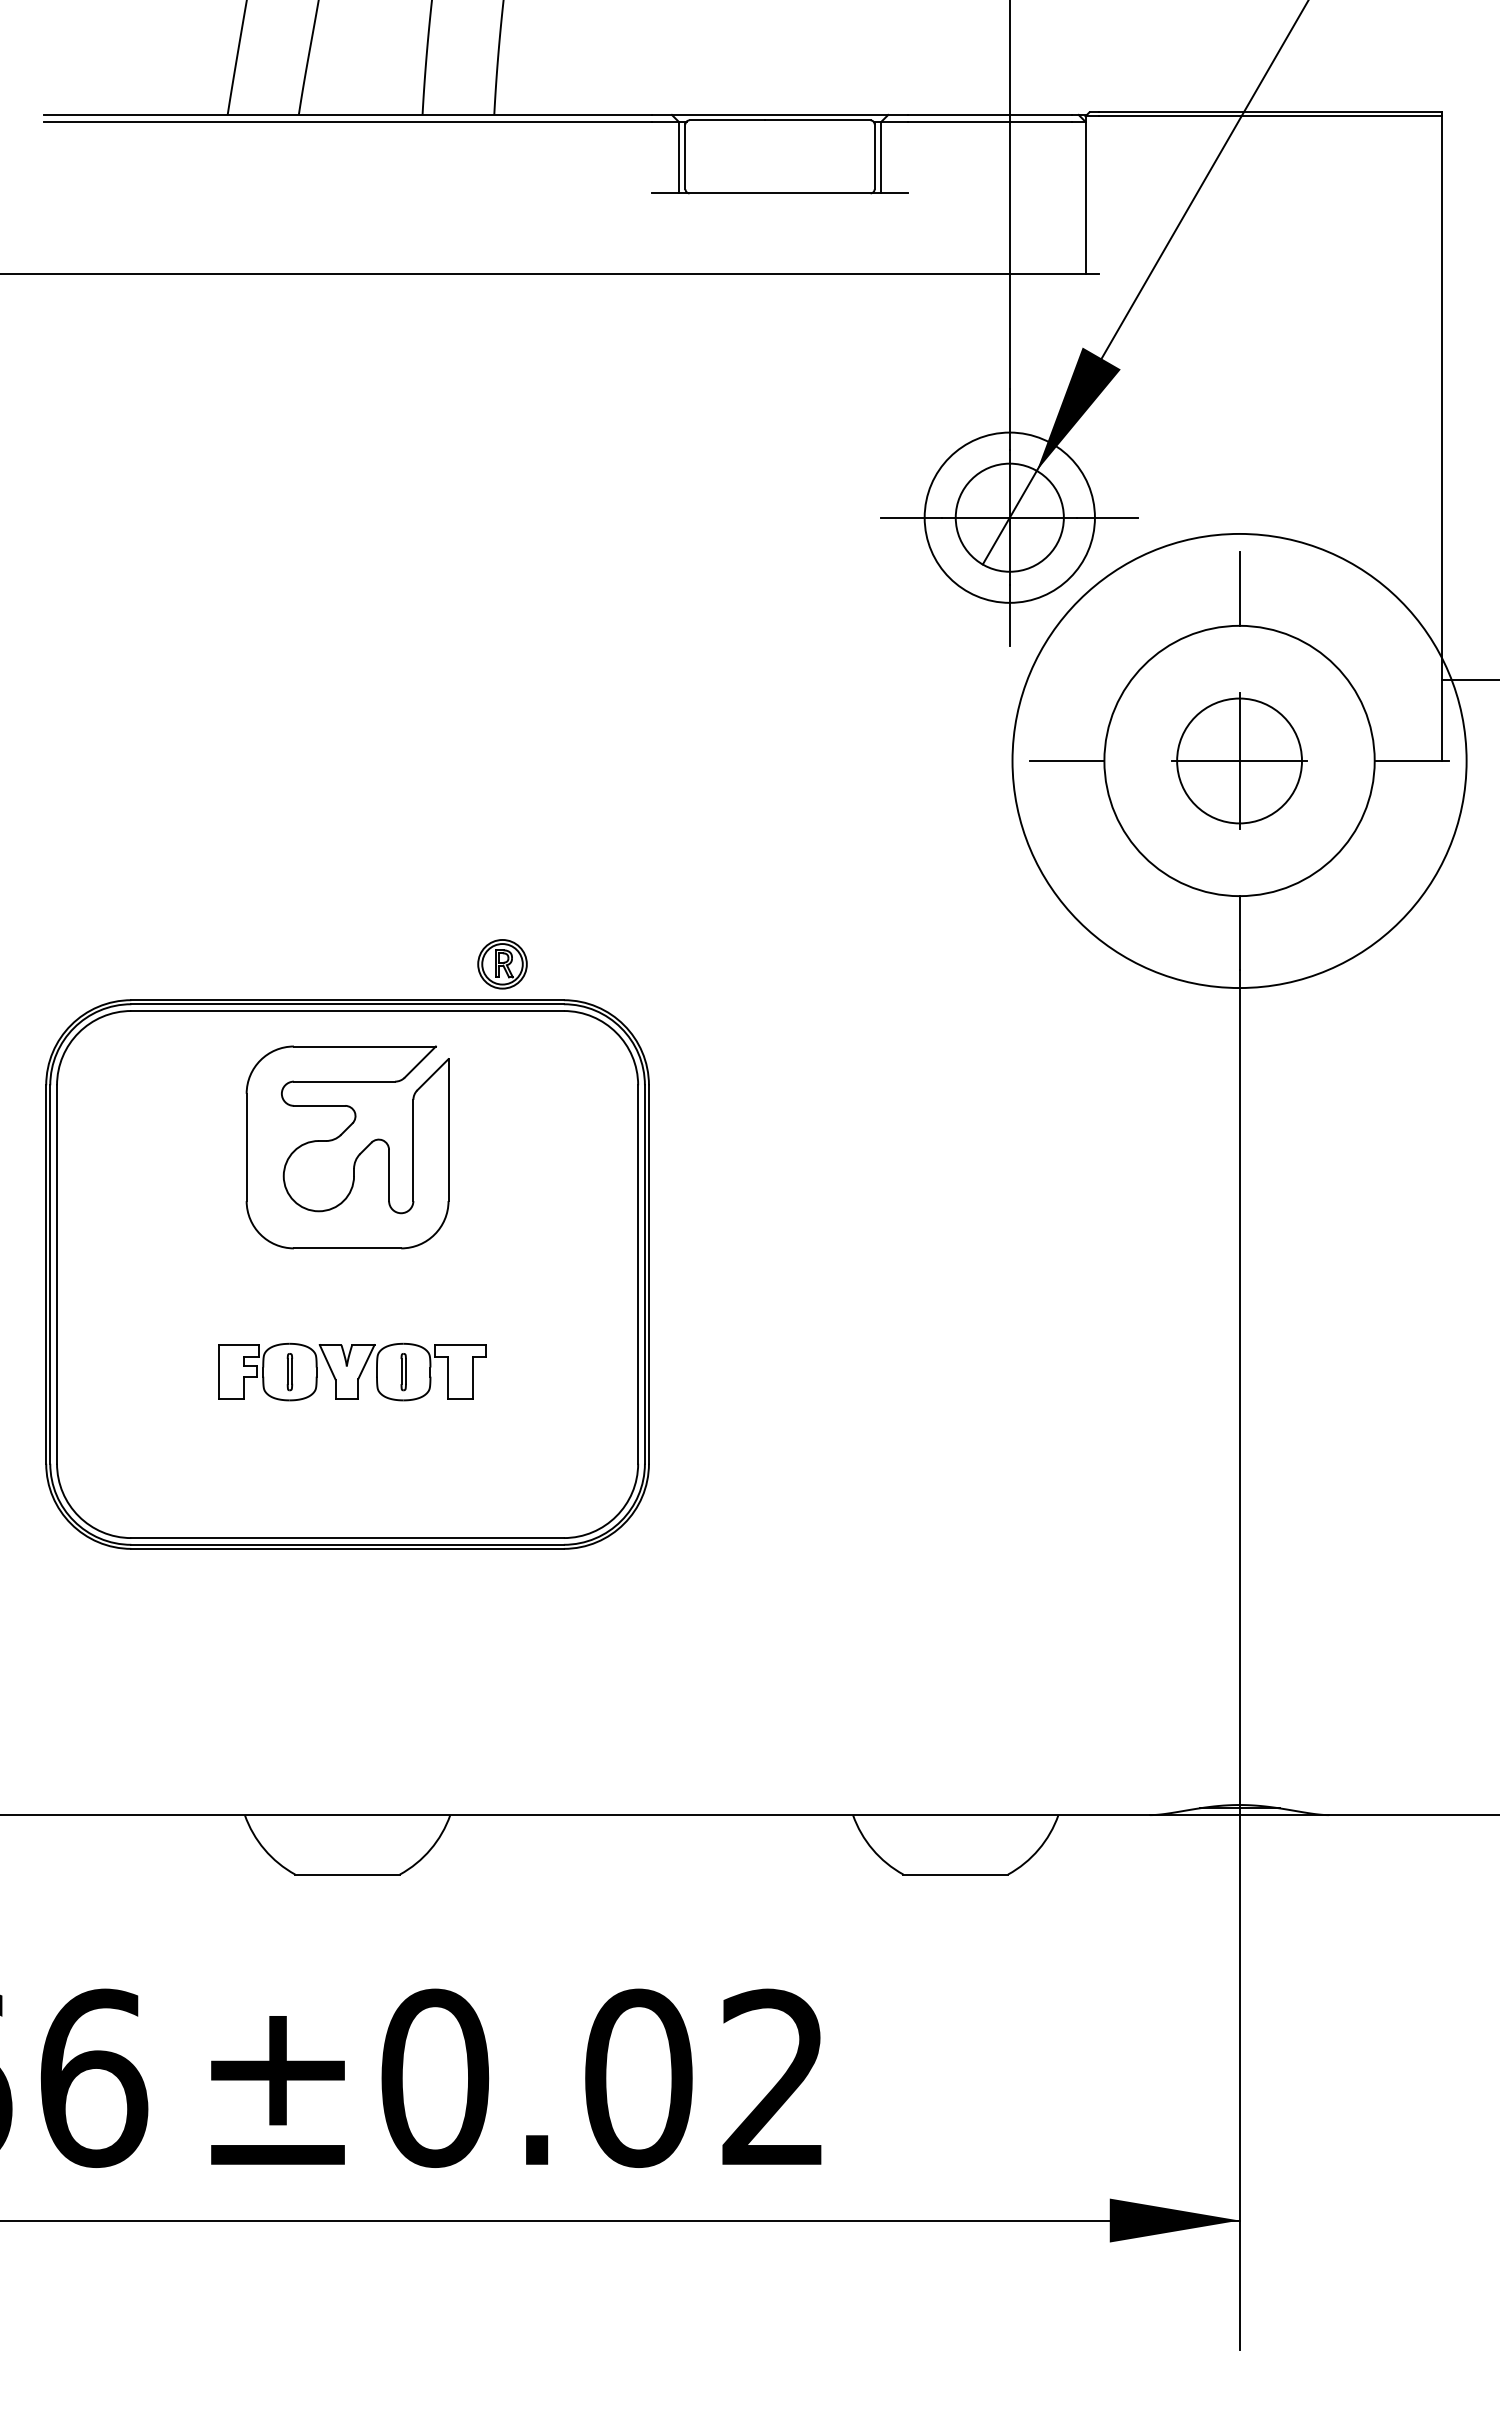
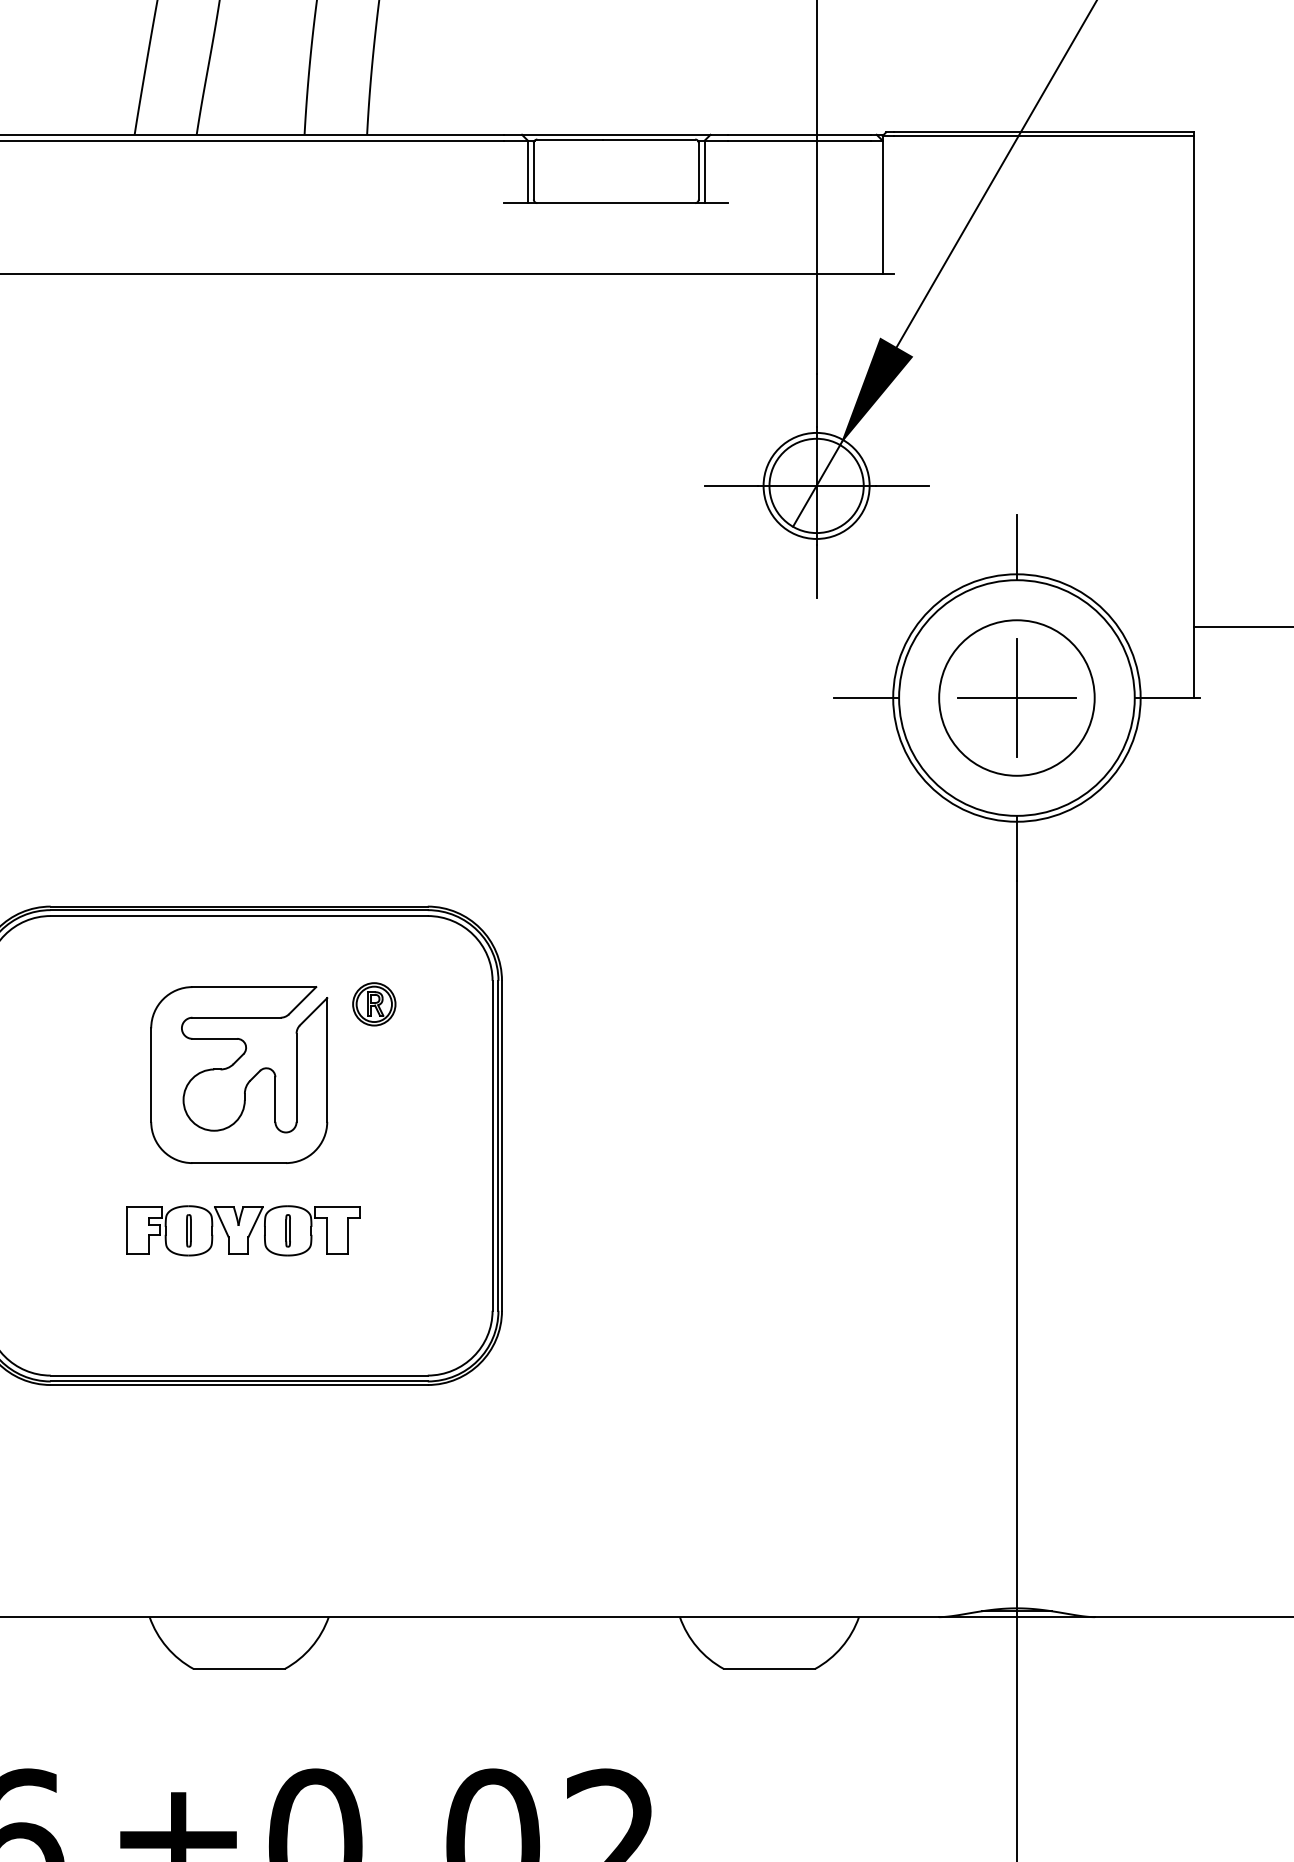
circle: (1009, 517) -> (816, 485), size x0.71
circle: (1239, 760) -> (1016, 697), size x0.62
circle: (1239, 760) -> (1016, 697), size x1.43
part: (502, 964) -> (374, 1004), moved
part: (338, 1138) -> (231, 1067), moved

